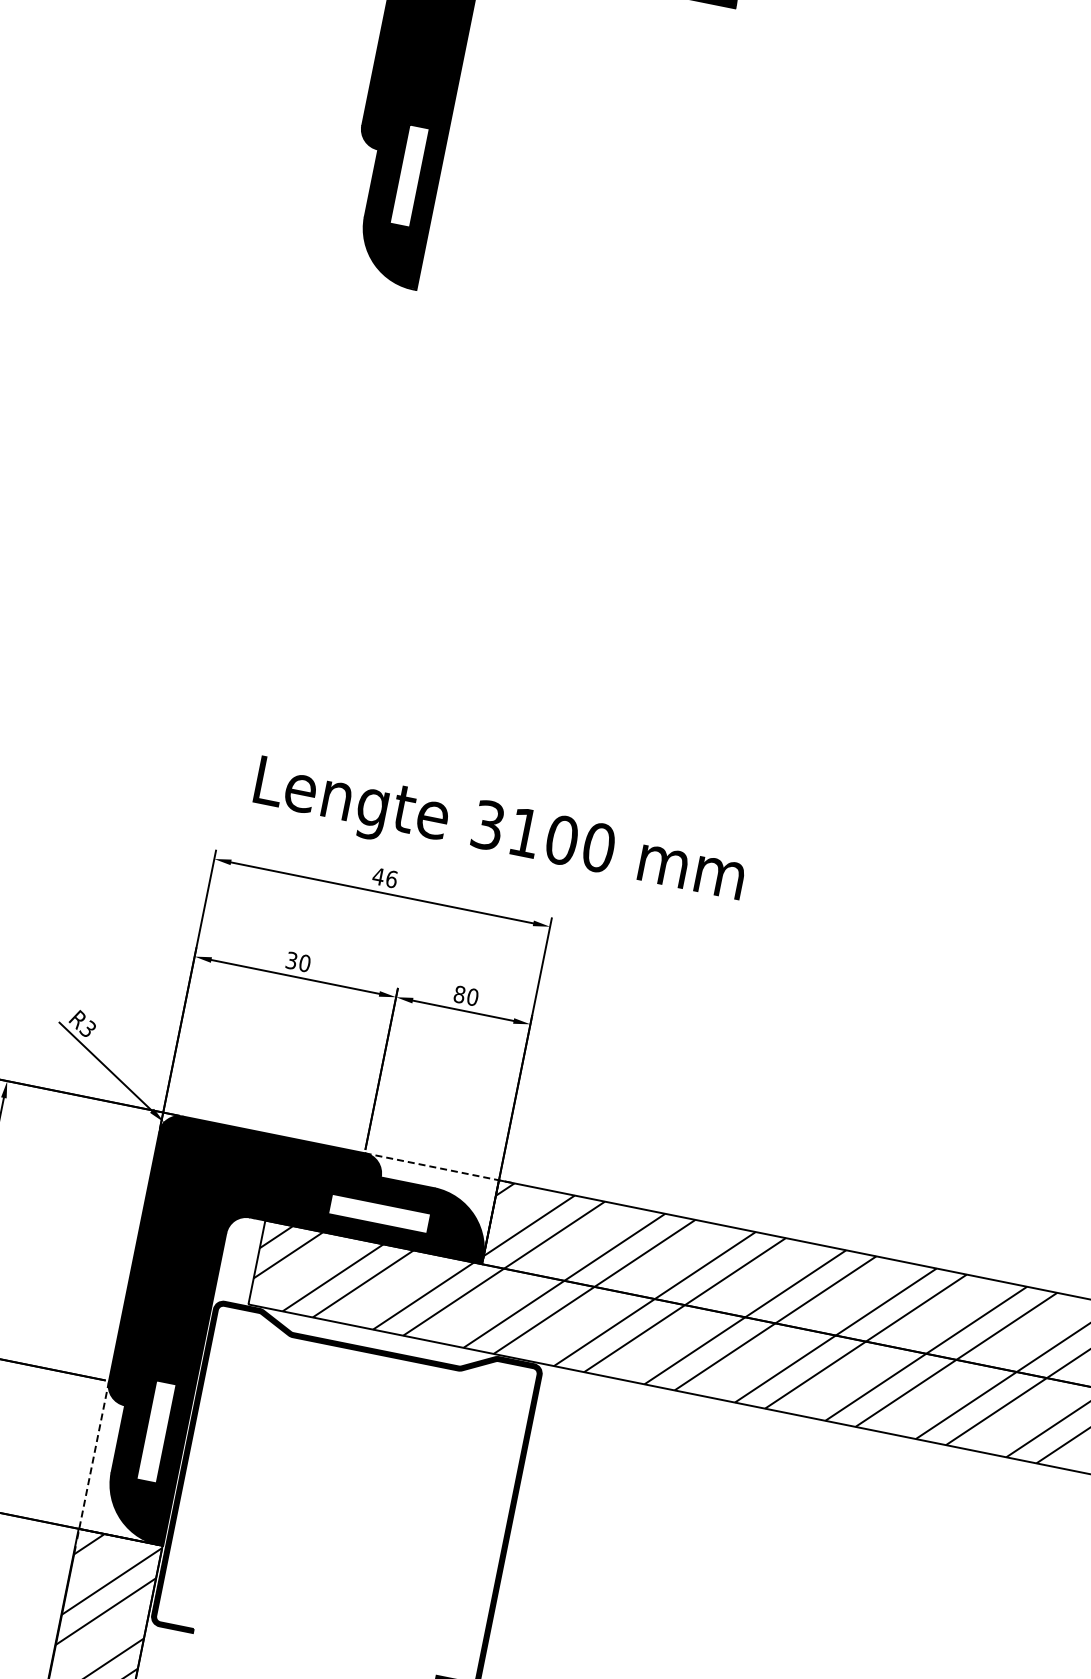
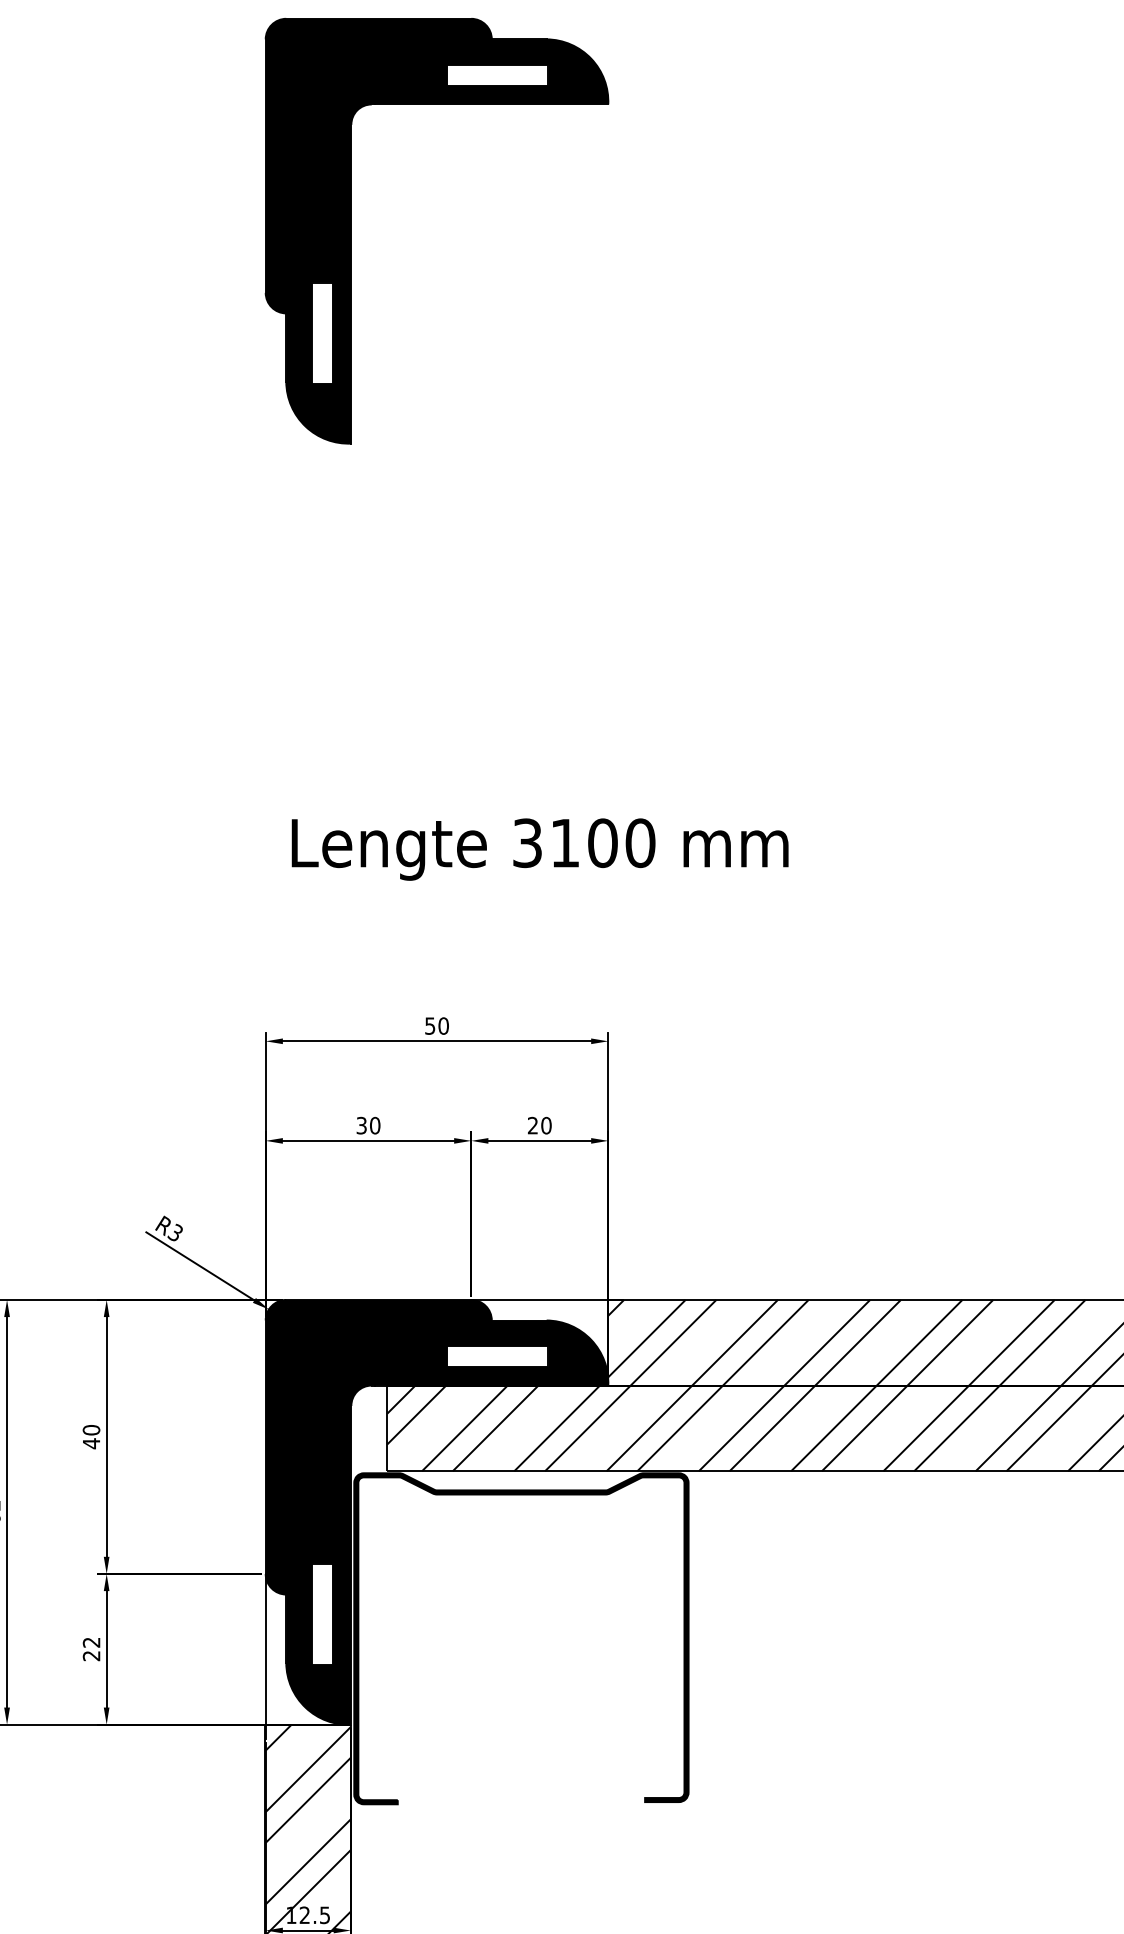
text: (498, 833) -> (539, 849), moved
text: (384, 877) -> (436, 1025), 46 -> 50
text: (459, 994) -> (532, 1125), 80 -> 20
line: (438, 1167) -> (546, 1299), dashed -> solid
line: (92, 1462) -> (265, 1656), dashed -> solid

